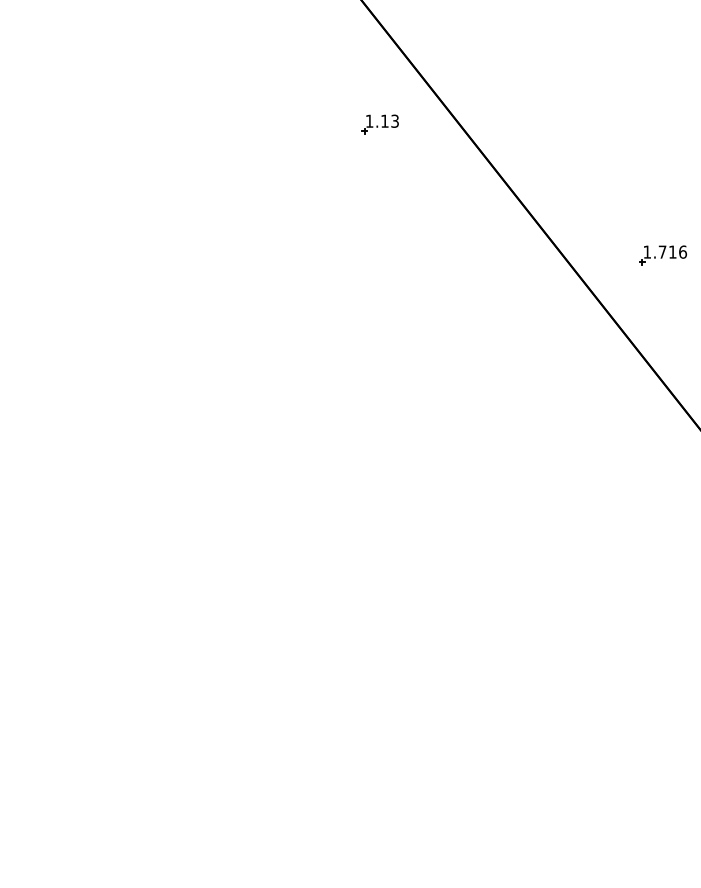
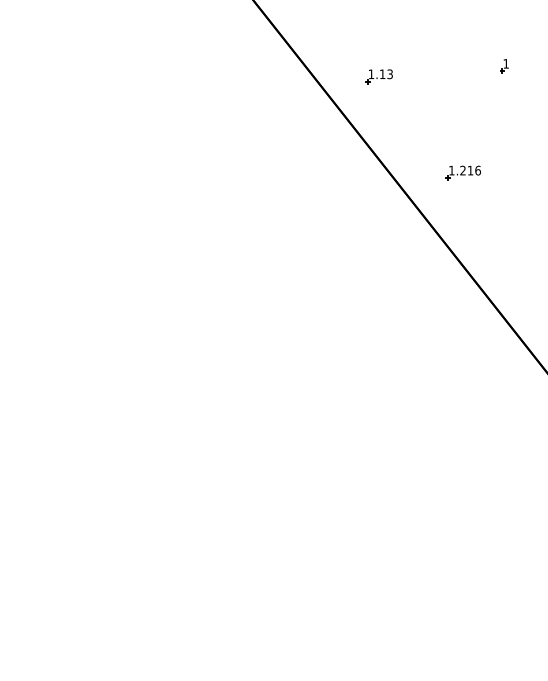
part: (379, 124) -> (378, 76), moved
text: (661, 251) -> (462, 170), 1.716 -> 1.216

